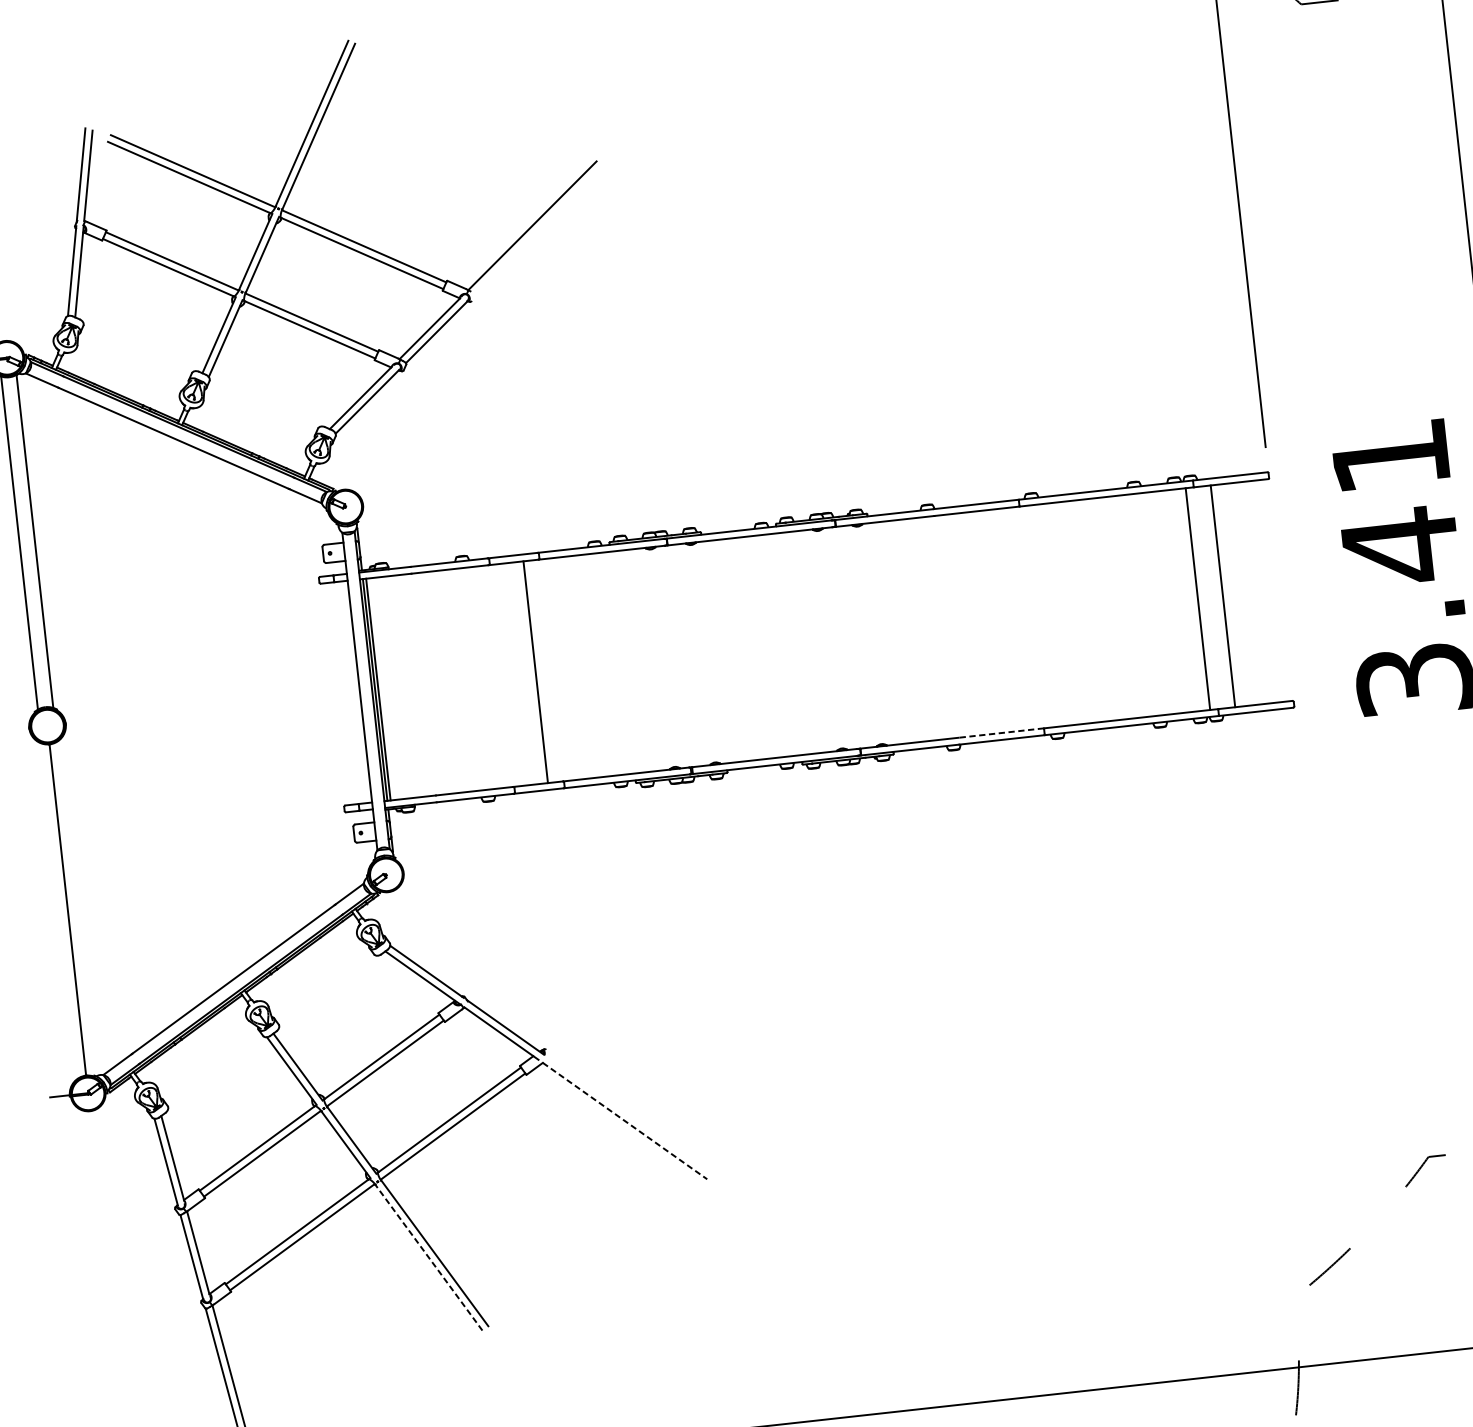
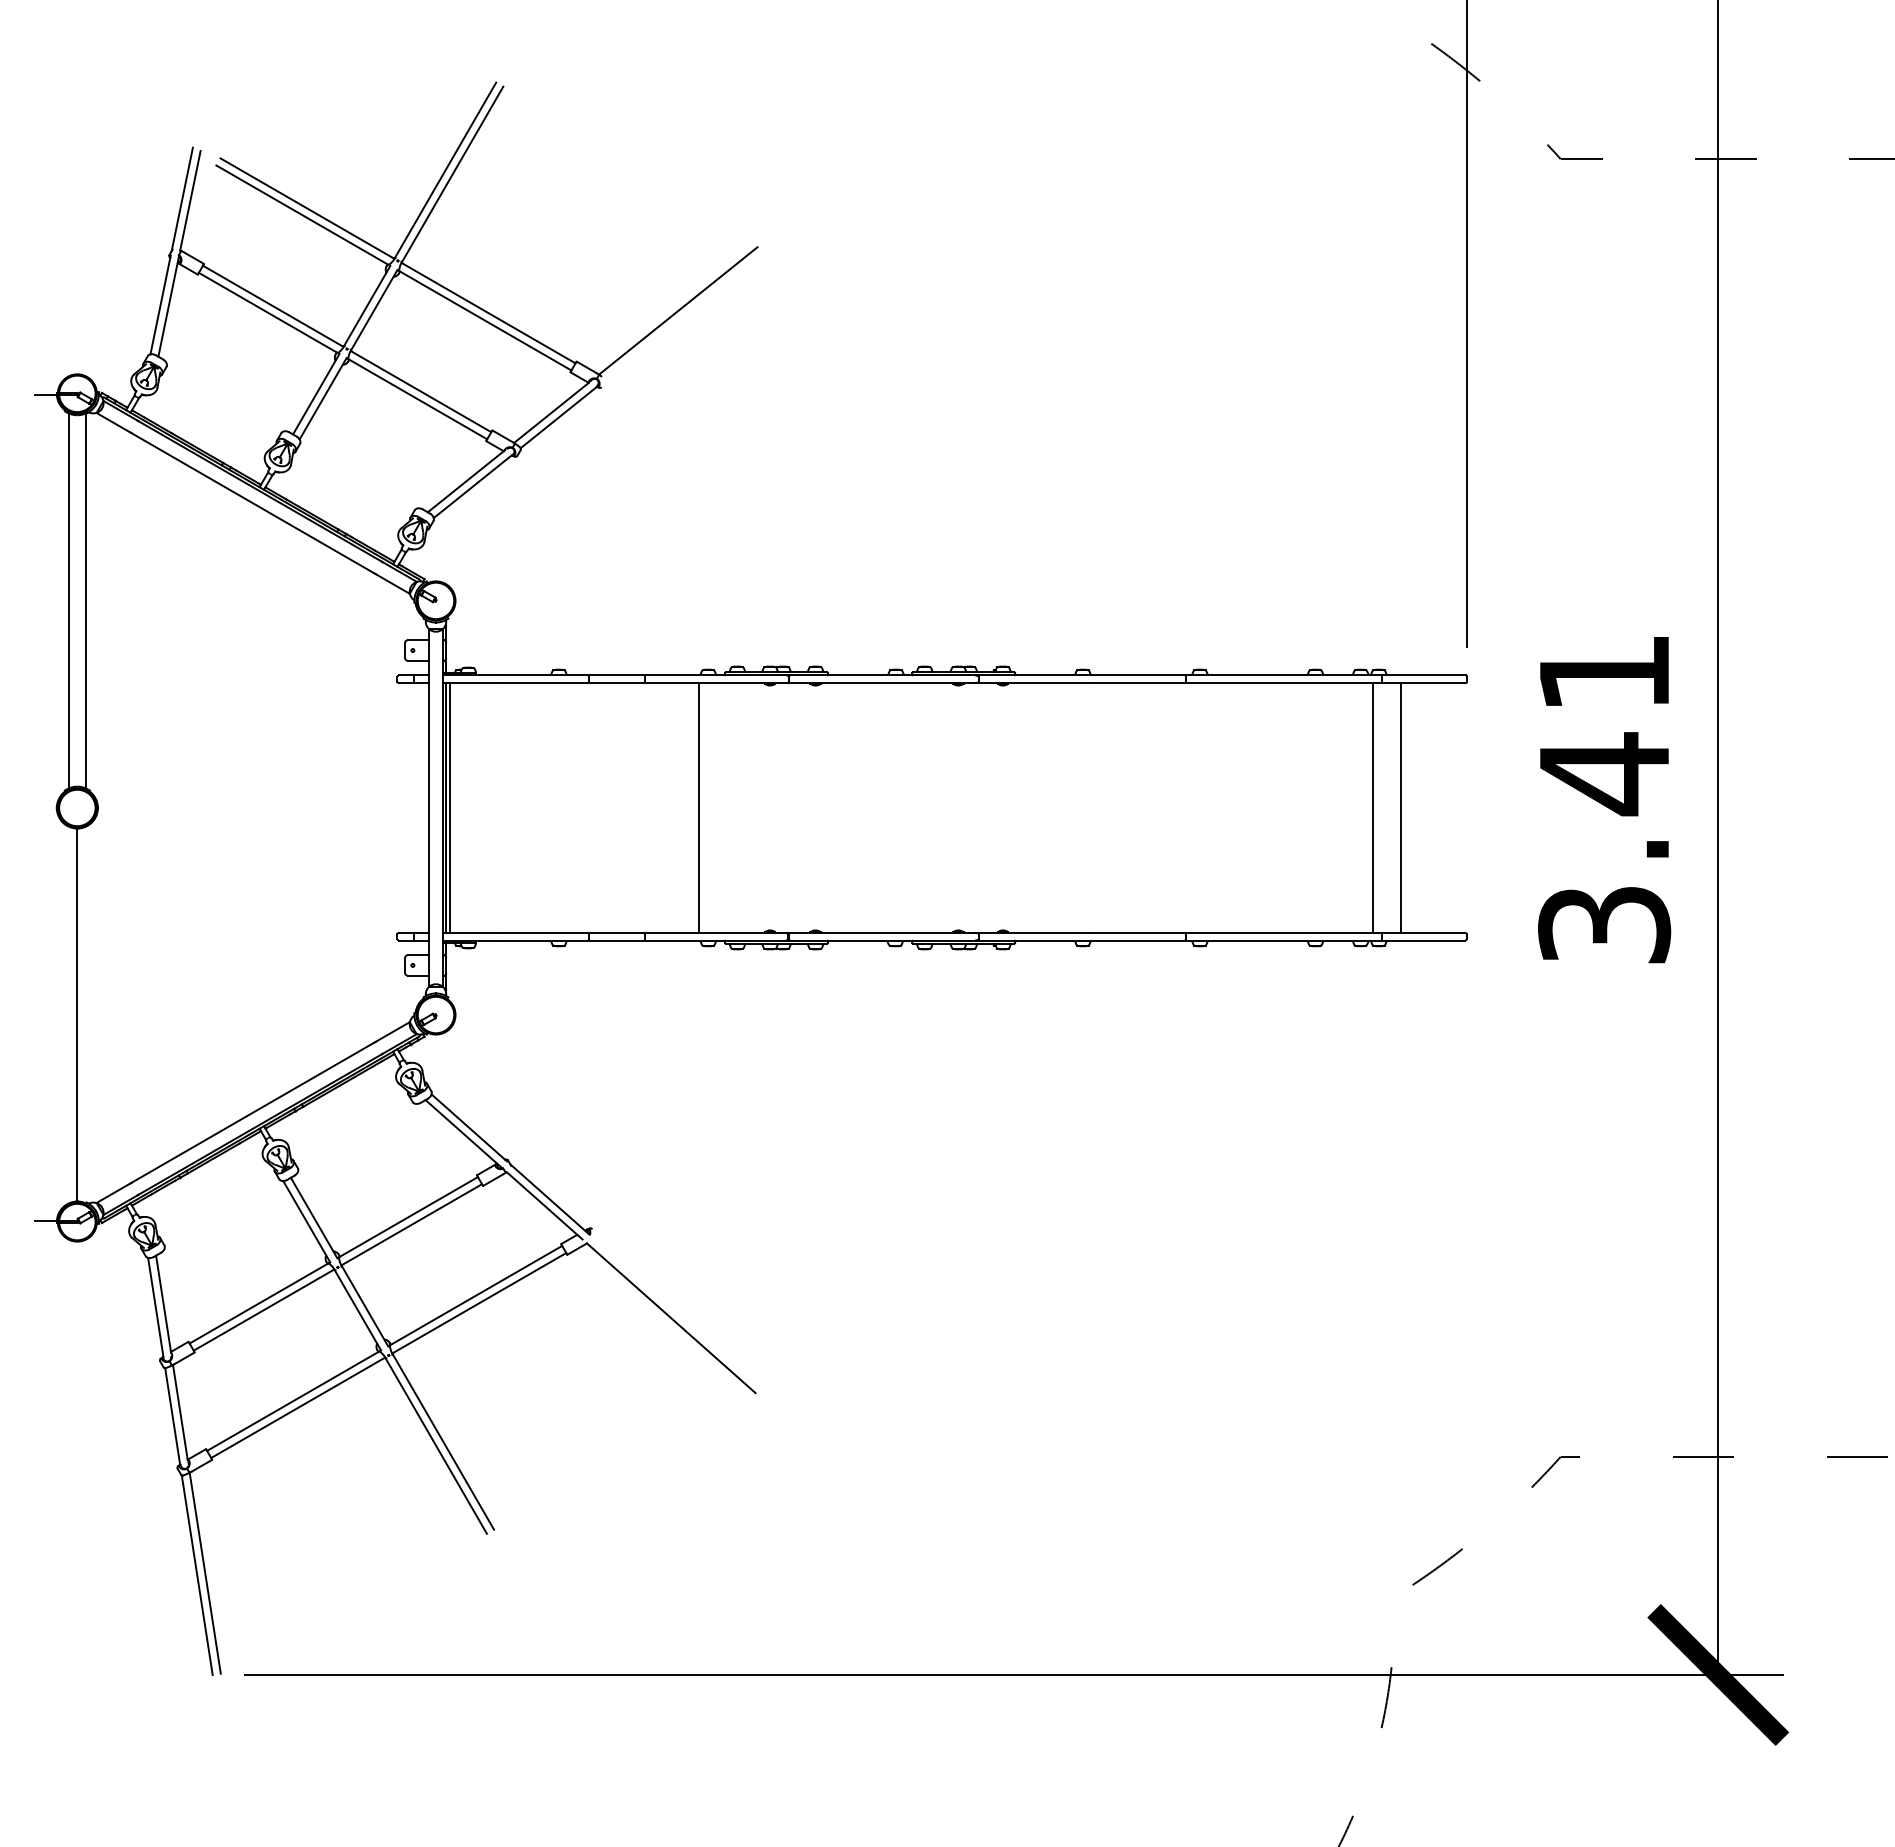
line: (536, 671) -> (699, 807), moved
line: (1001, 732) -> (1137, 932), dashed -> solid
line: (625, 1121) -> (671, 1318), dashed -> solid
line: (428, 1257) -> (436, 1445), dashed -> solid

